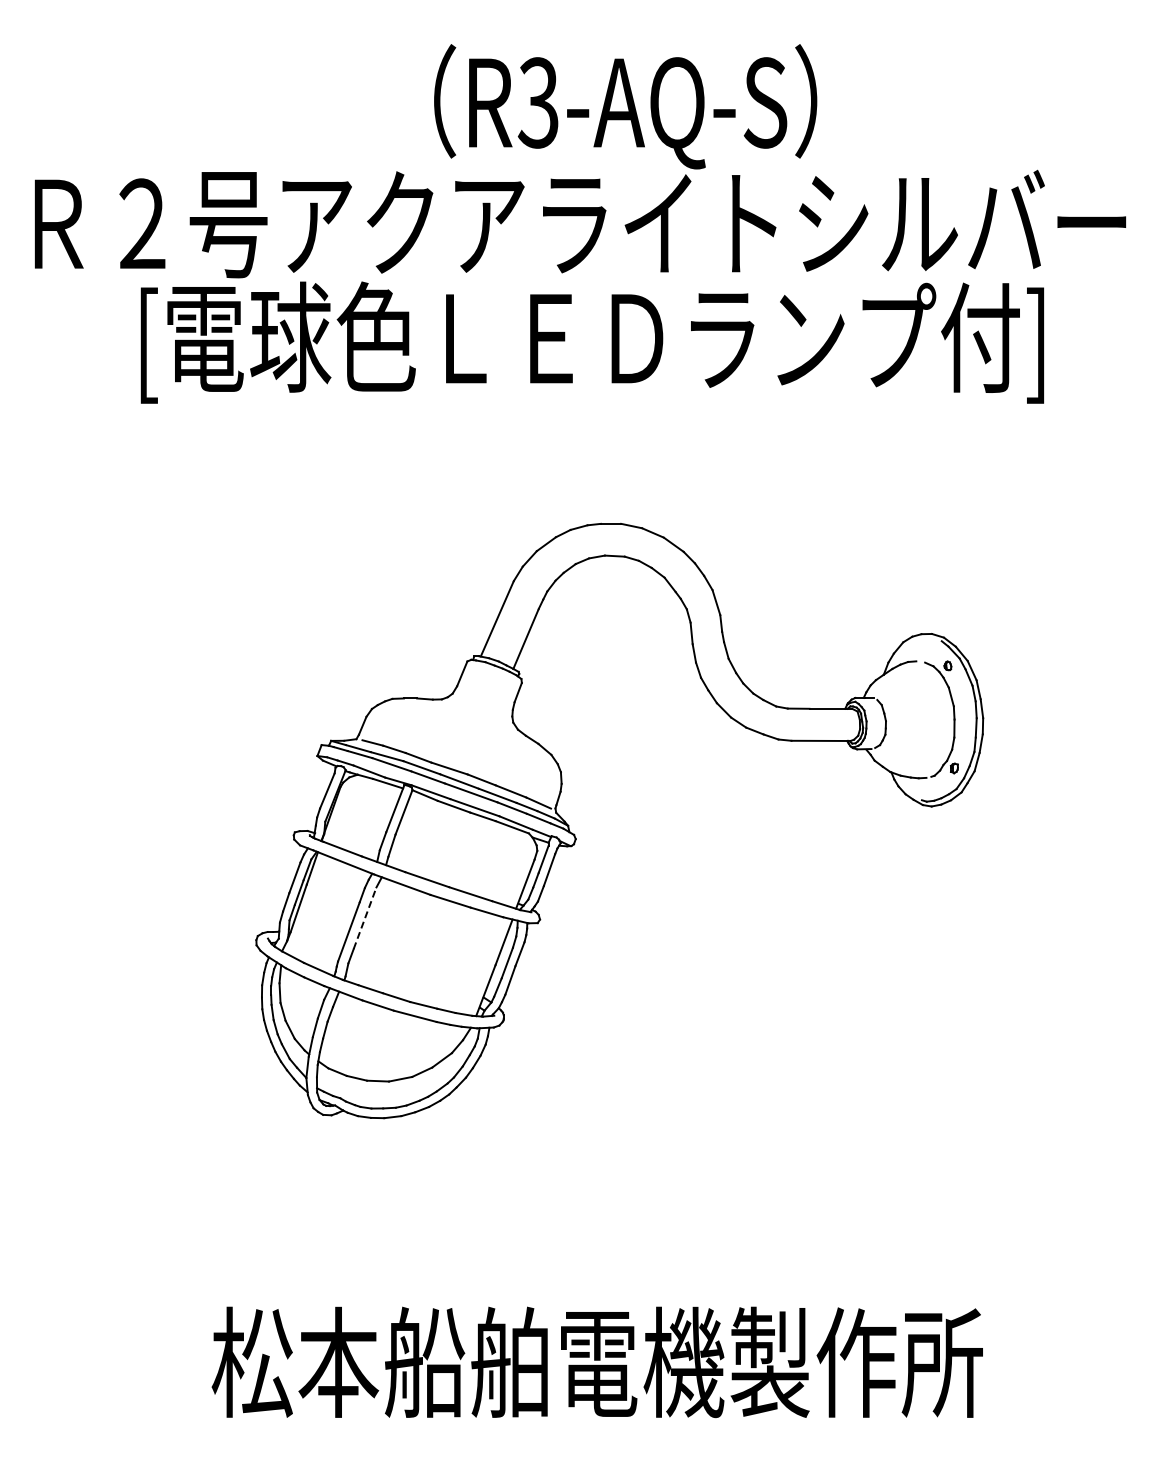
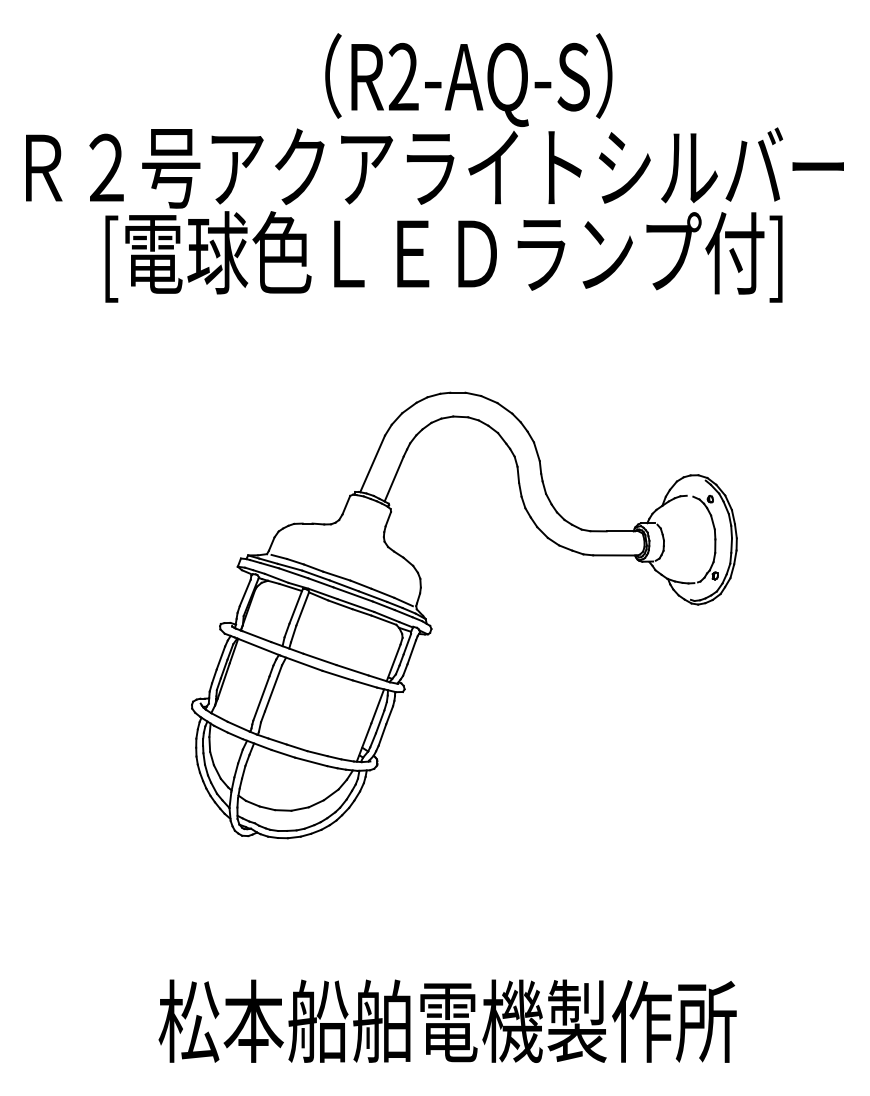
text: (537, 102) -> (402, 76), R3-AQ-S -> R2-AQ-S
line: (365, 918) -> (273, 688), dashed -> solid

